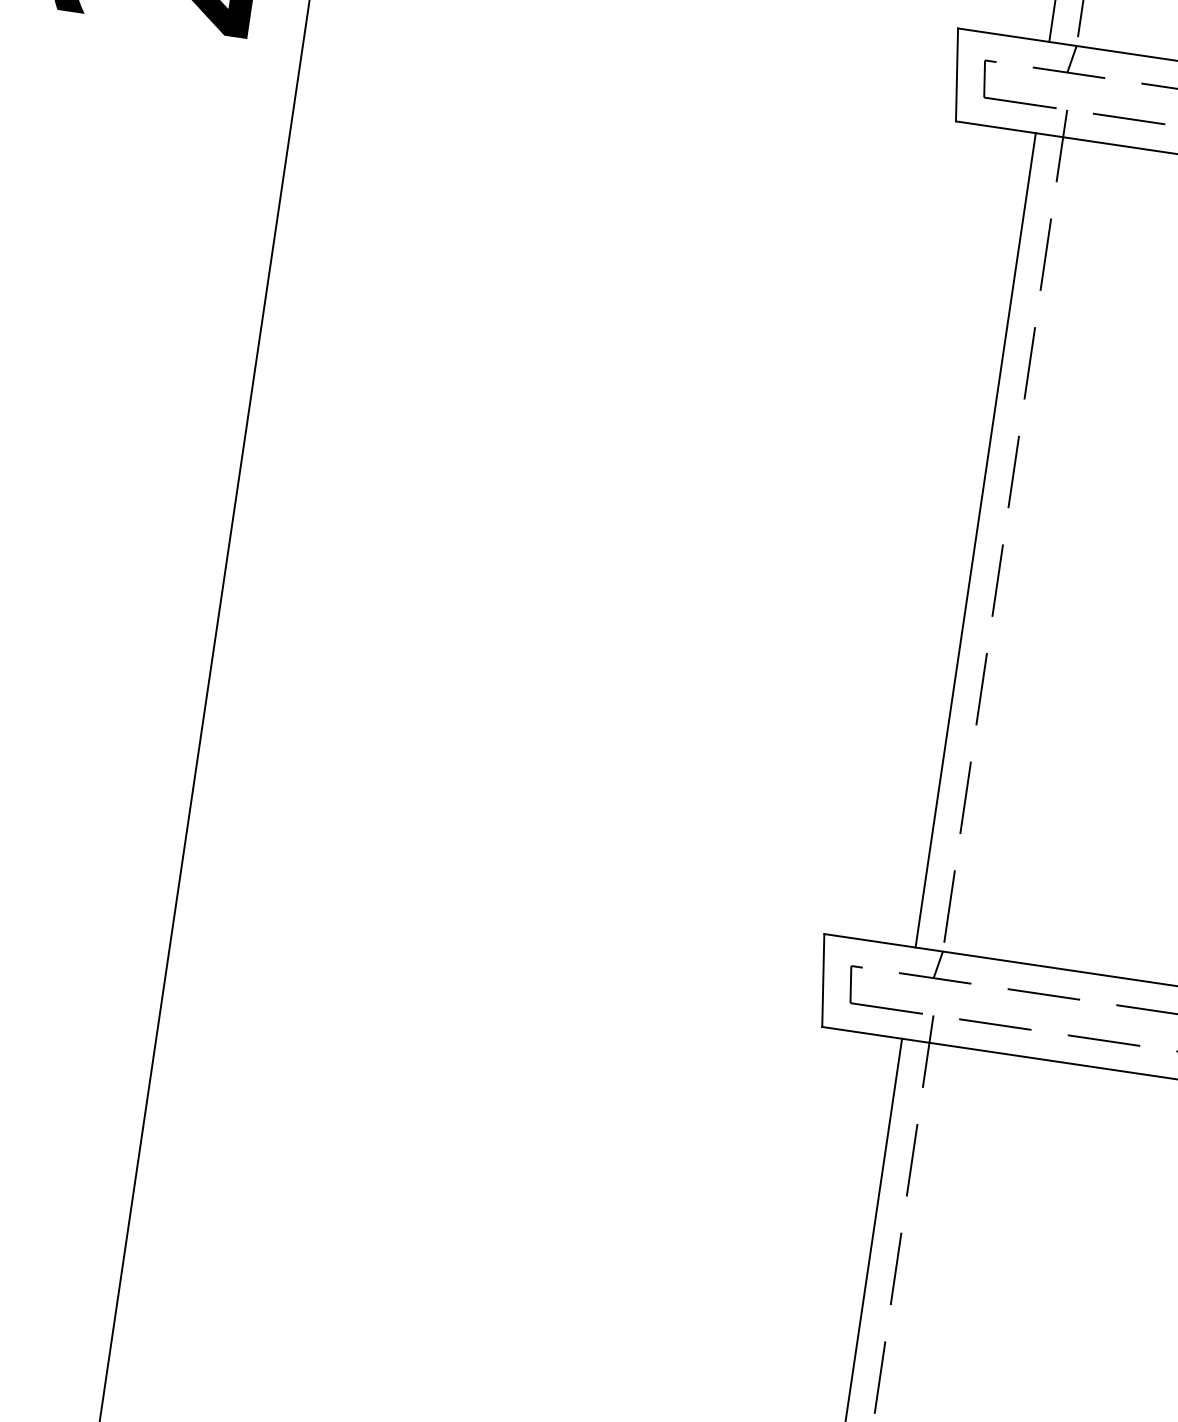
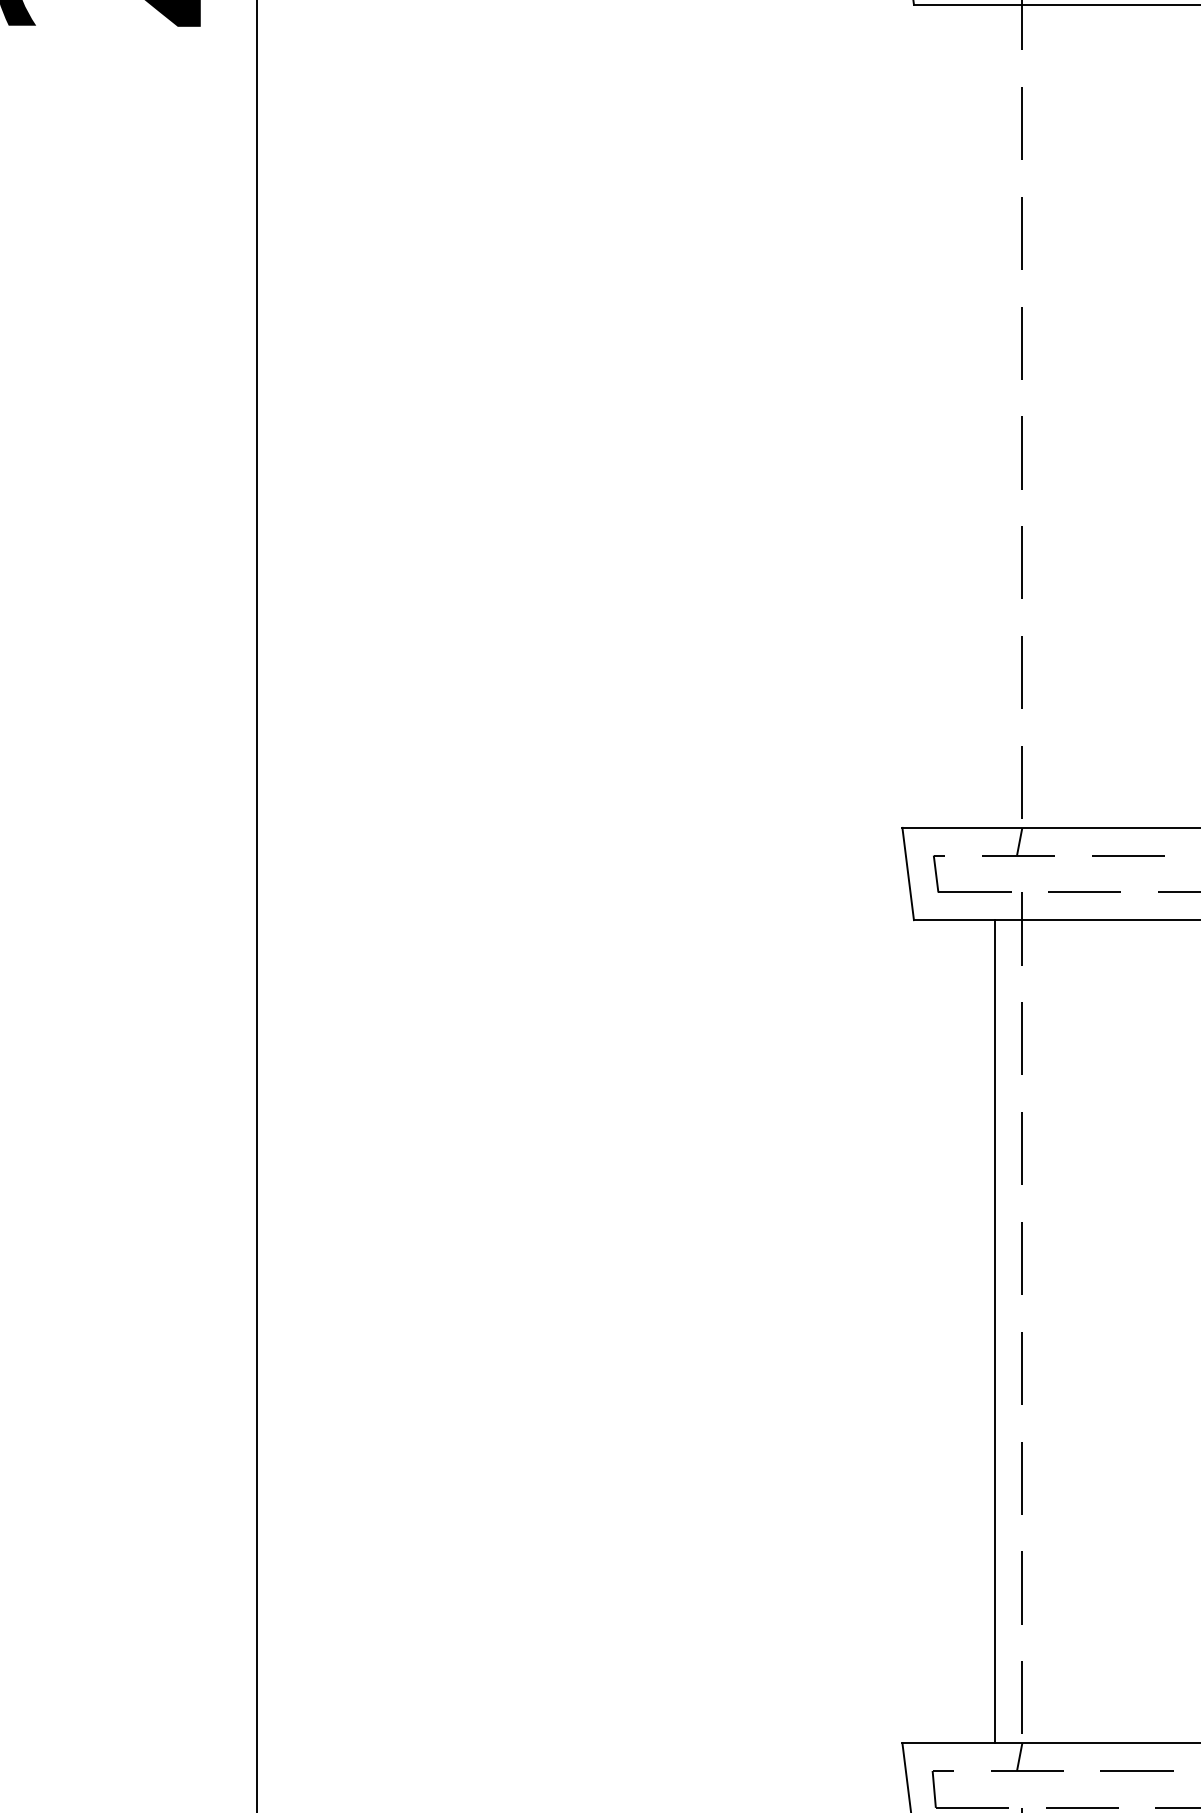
line: (975, 539) -> (994, 415), removed

